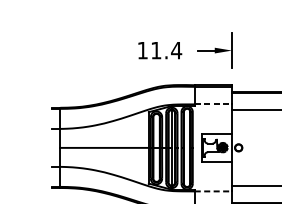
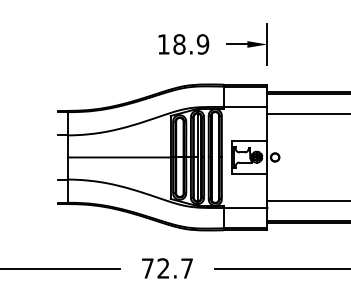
text: (166, 50) -> (191, 44), 11.4 -> 18.9
line: (213, 104) -> (245, 106), dashed -> solid
line: (213, 191) -> (245, 208), dashed -> solid

